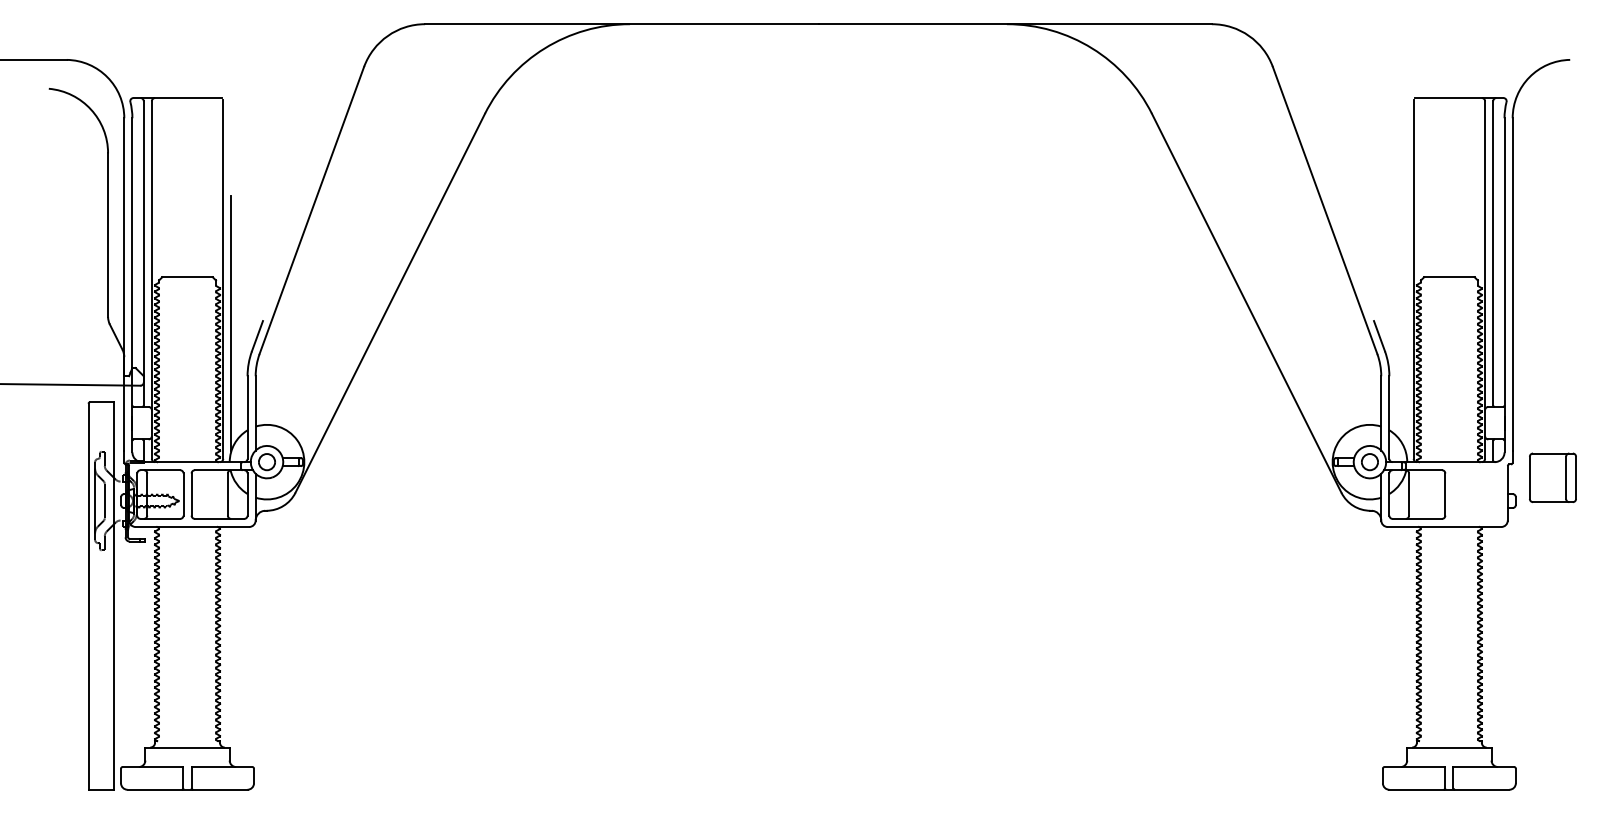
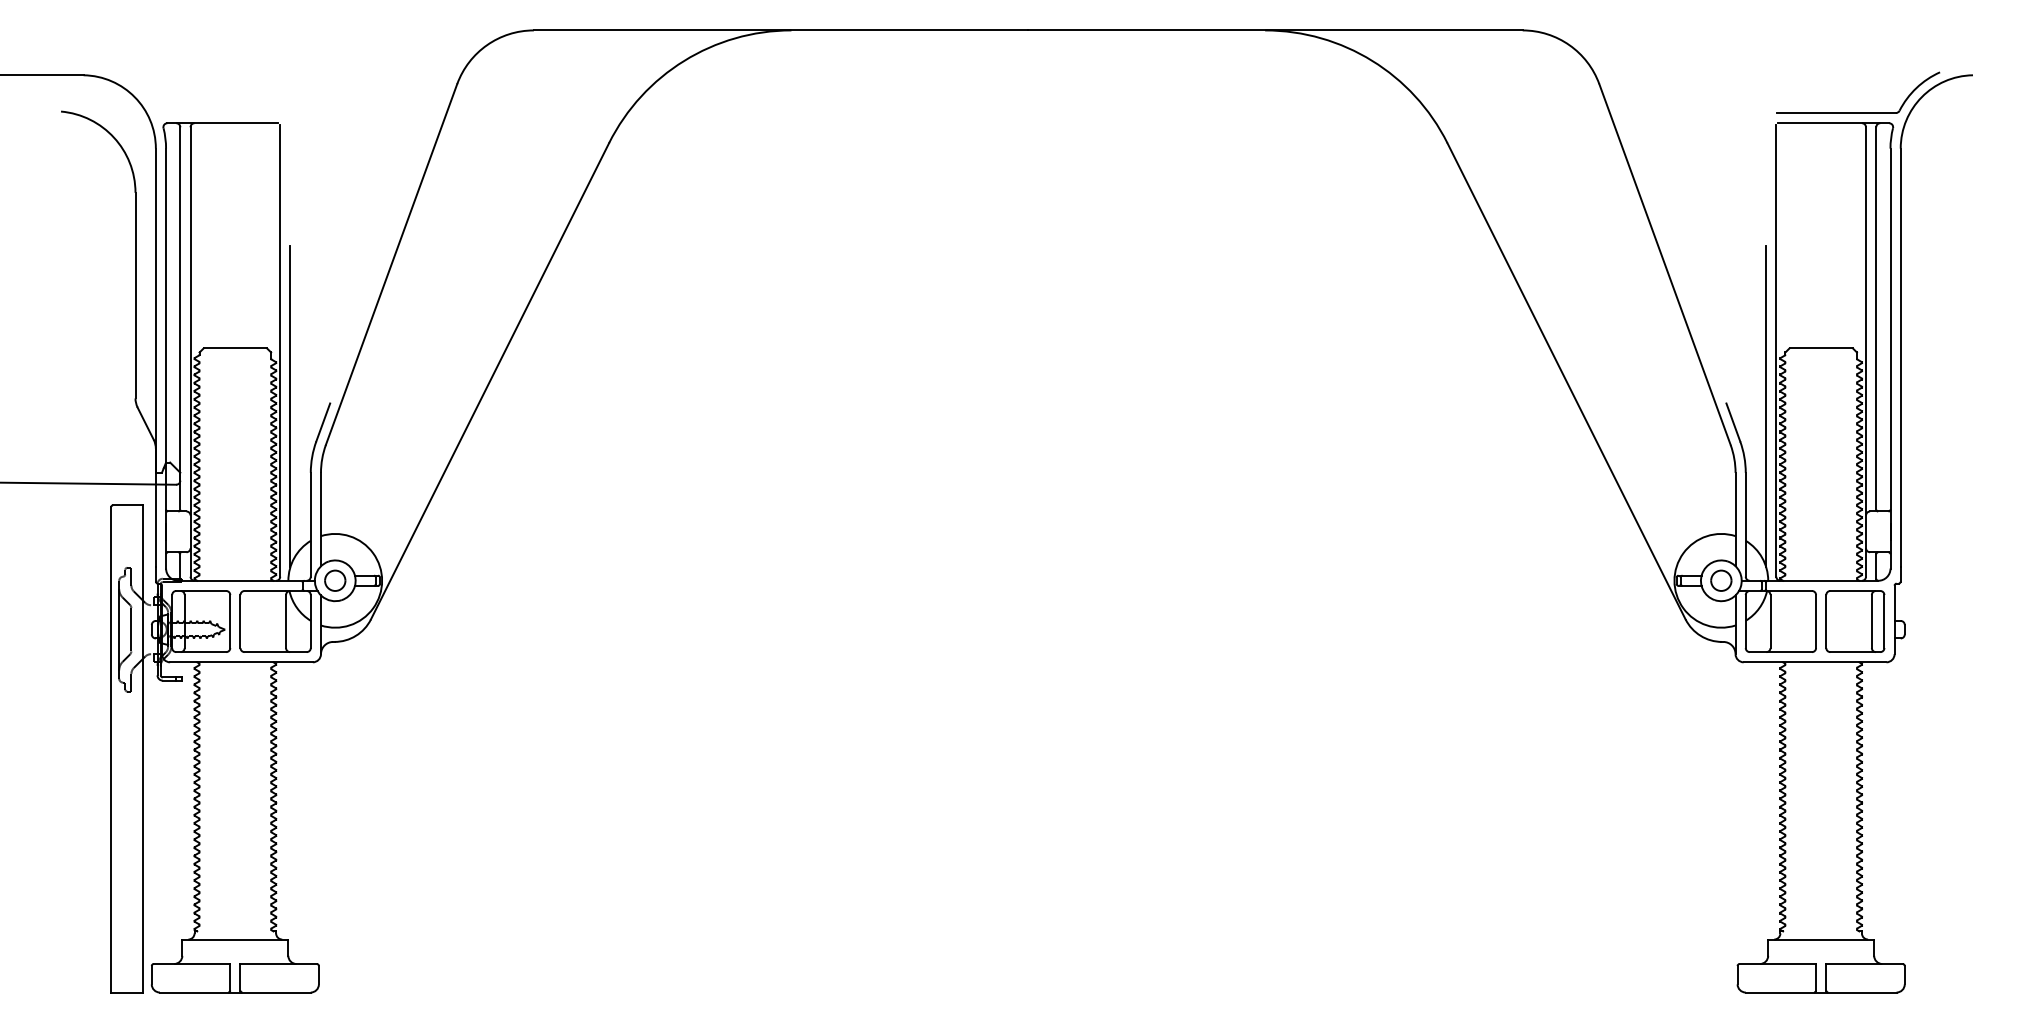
part: (1479, 89) -> (1858, 112), added
line: (1405, 323) -> (1766, 406), added
part: (1553, 477) -> (1855, 621), moved

